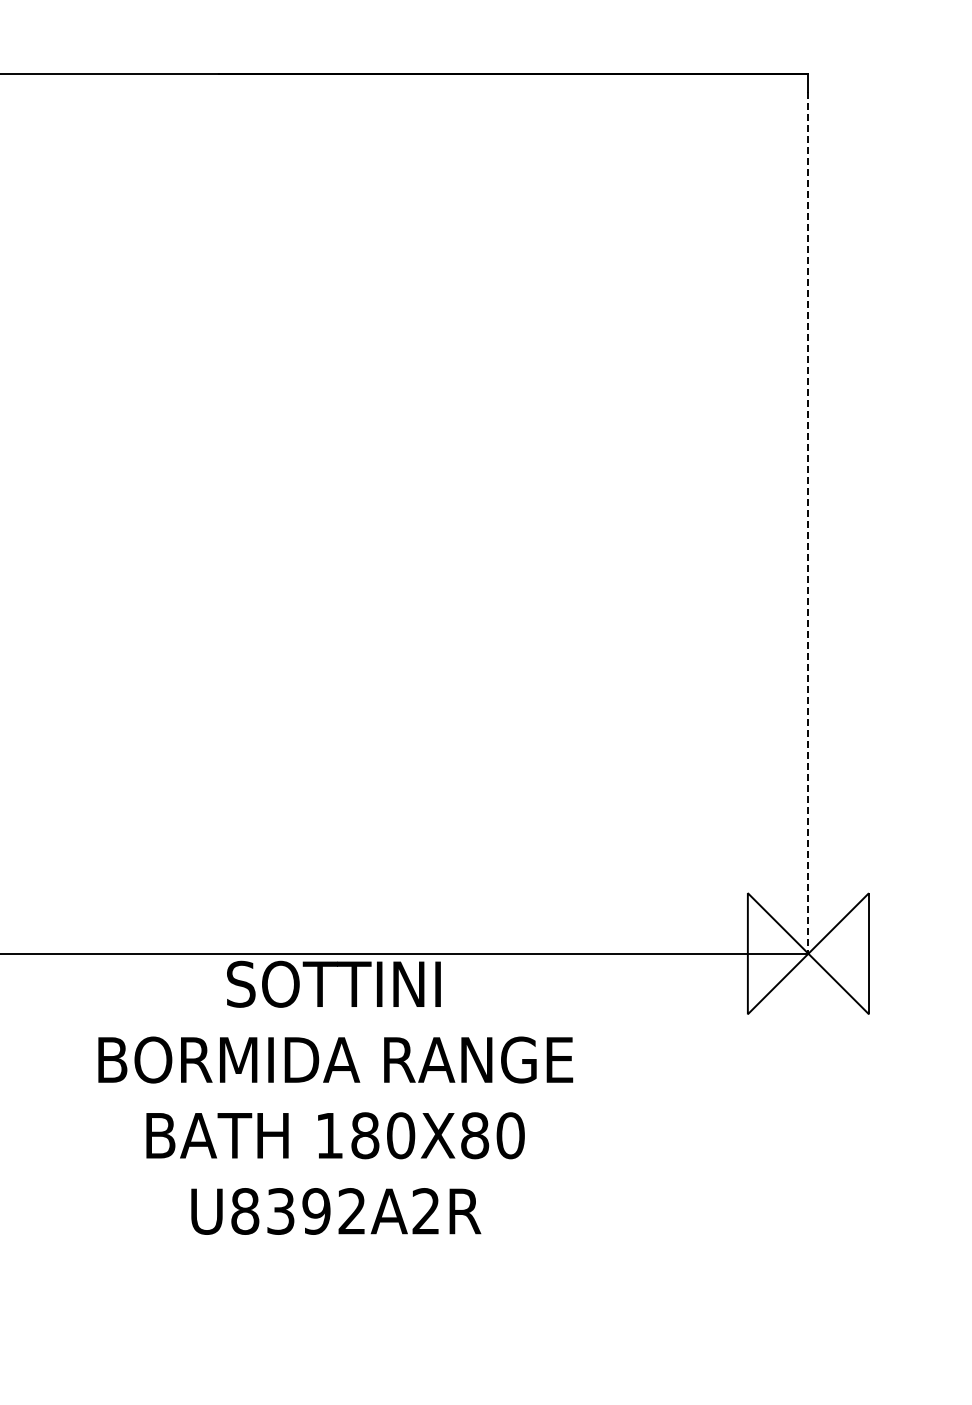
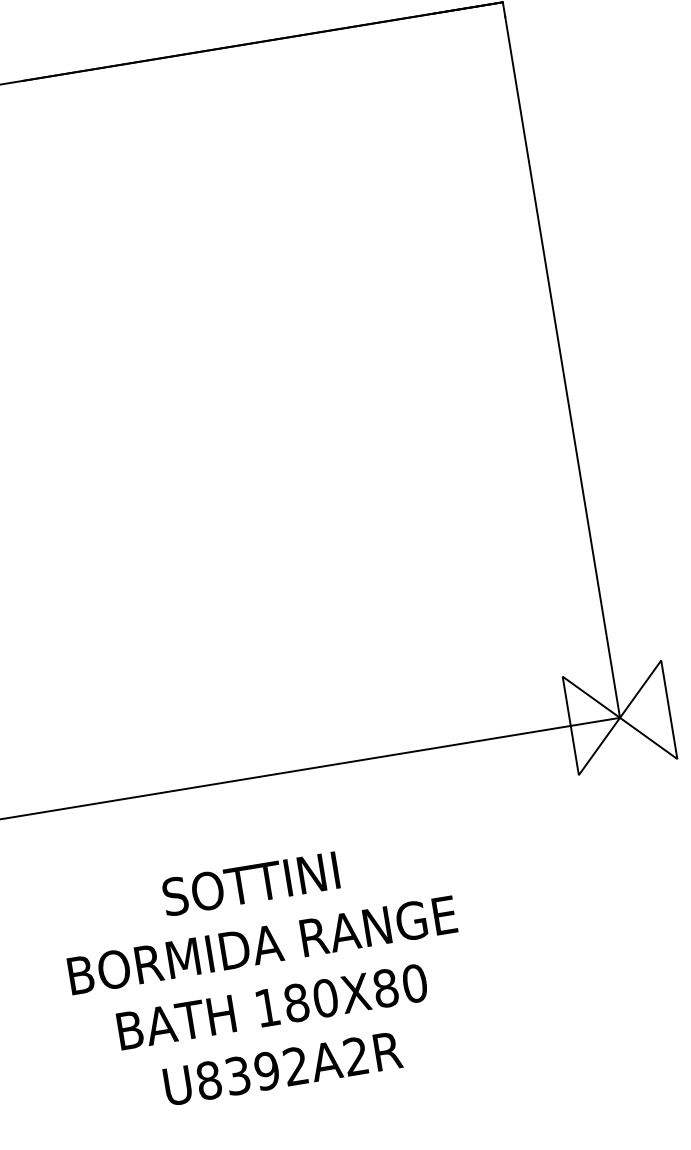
line: (808, 522) -> (562, 367), dashed -> solid
text: (335, 1097) -> (267, 975), moved

